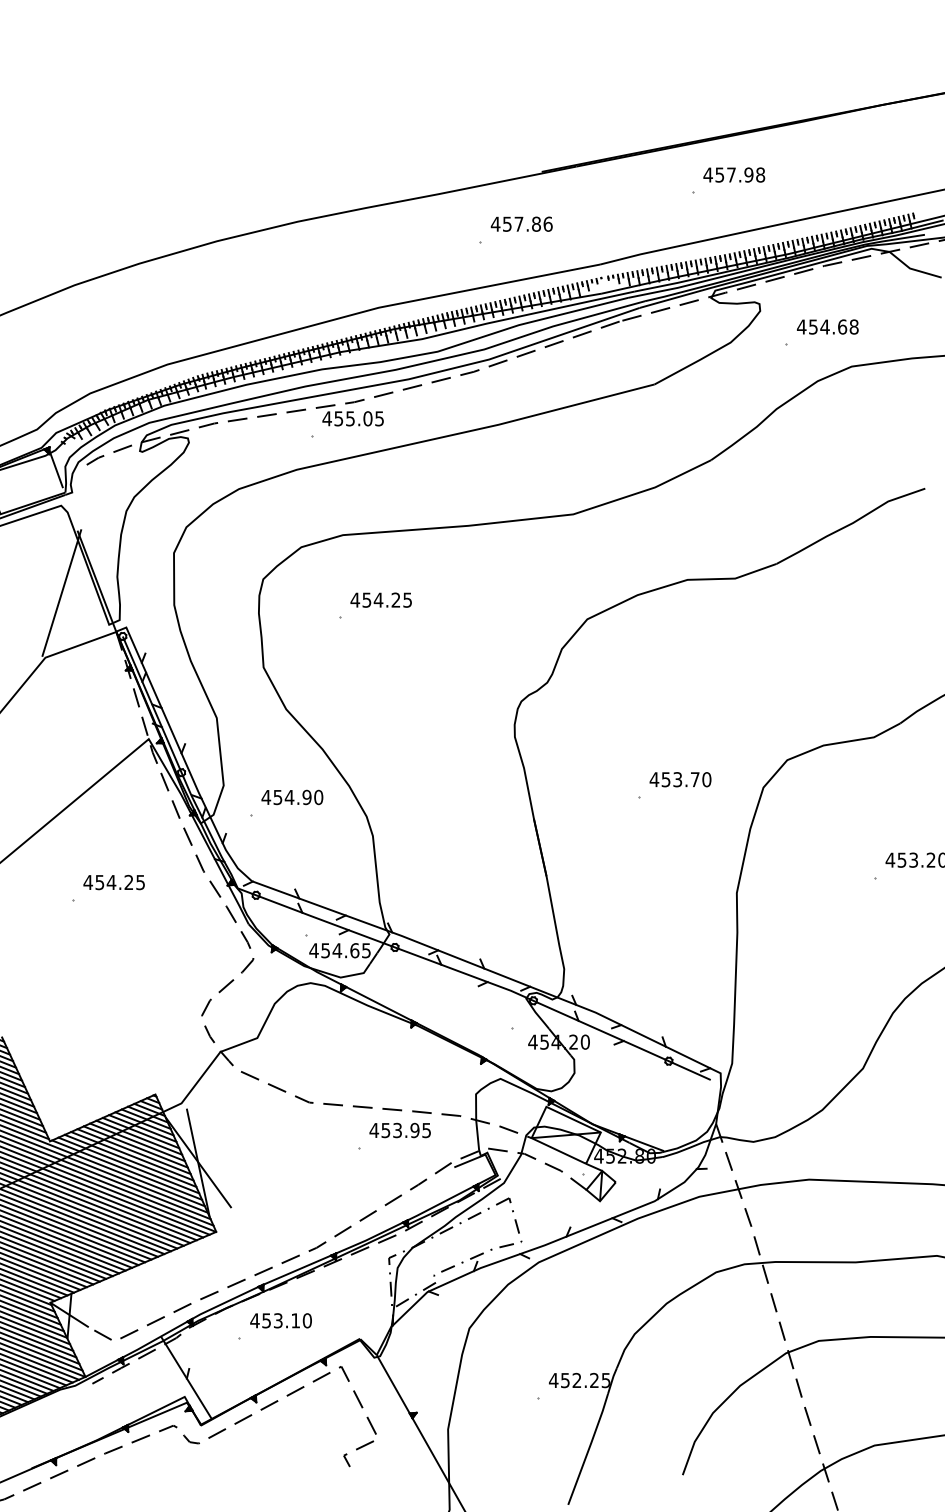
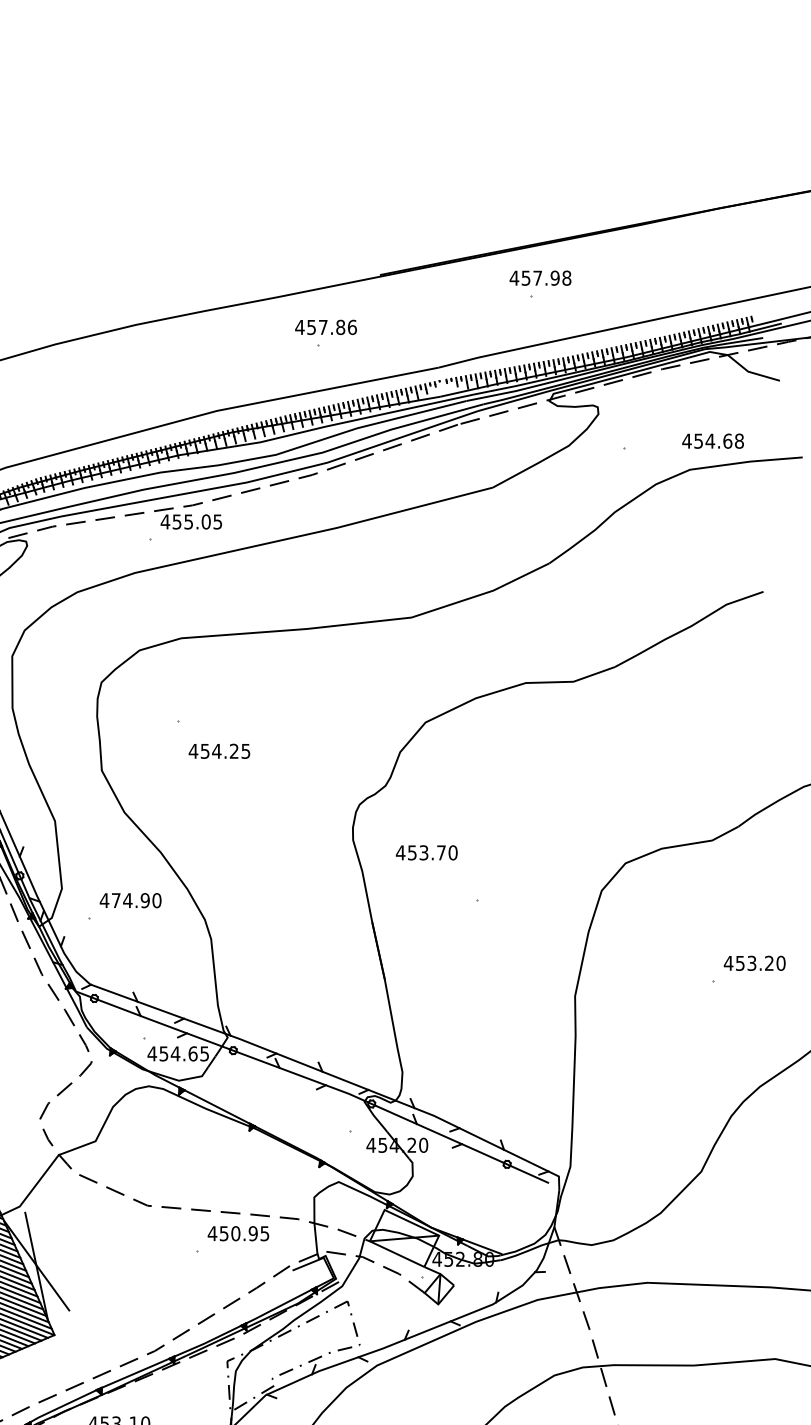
text: (734, 174) -> (540, 277), moved
text: (521, 223) -> (325, 326), moved
text: (827, 326) -> (712, 440), moved
text: (380, 599) -> (218, 750), moved
text: (680, 779) -> (426, 852), moved
text: (277, 797) -> (115, 900), 454.90 -> 474.90
text: (397, 1130) -> (235, 1233), 453.95 -> 450.95

